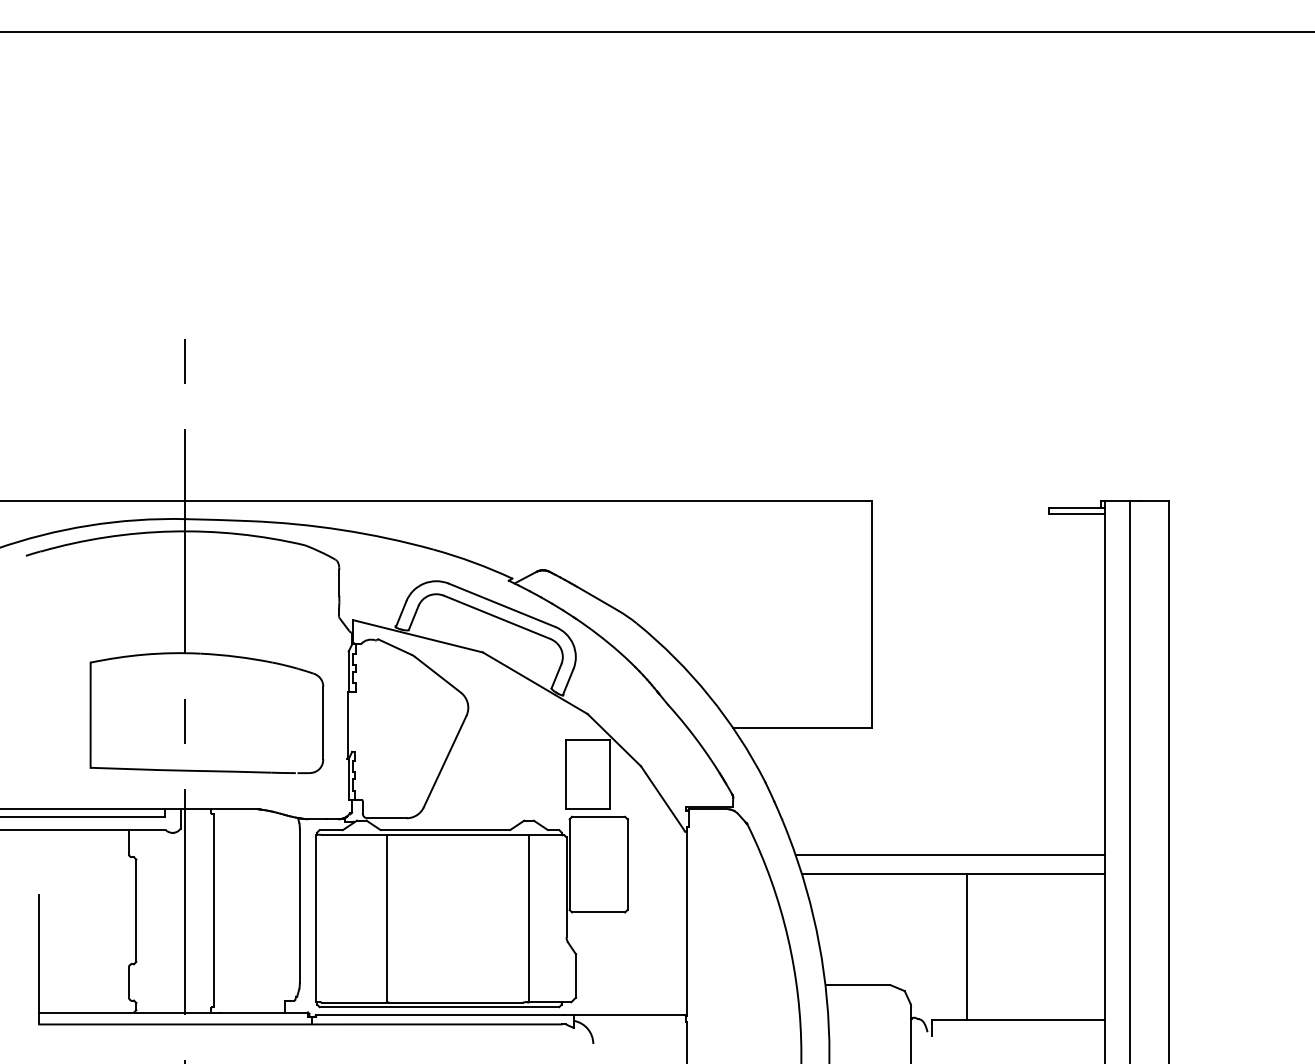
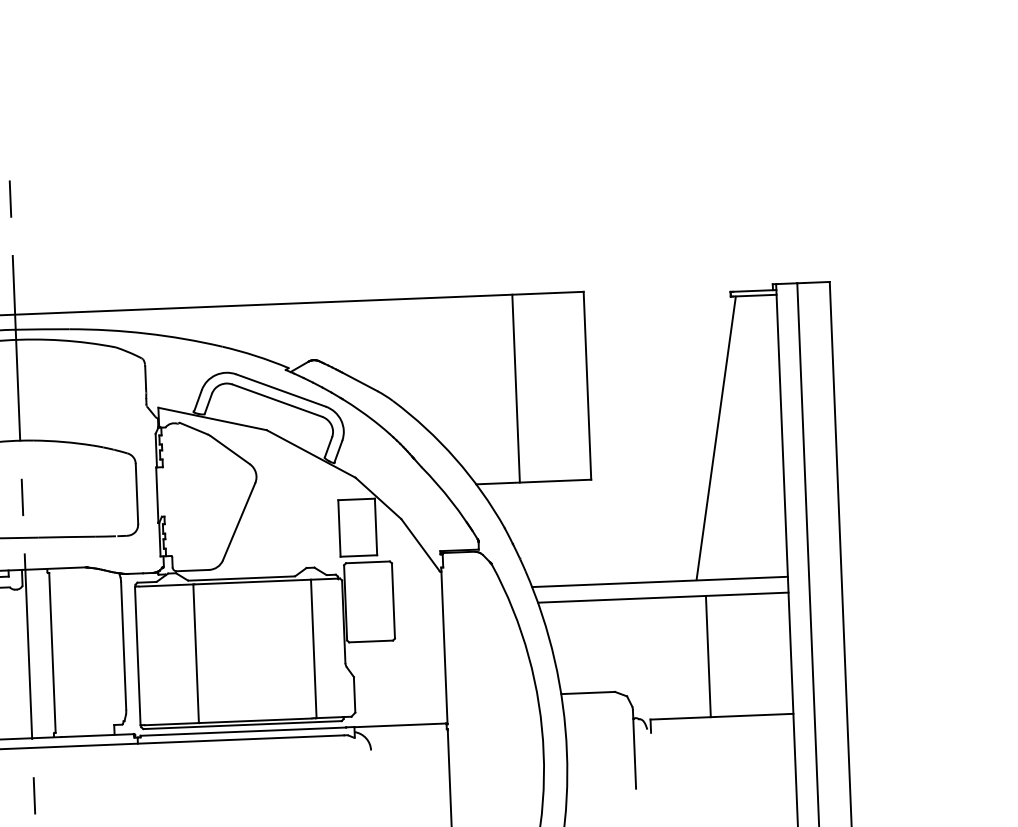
line: (785, 613) -> (515, 387), added
line: (1024, 683) -> (715, 437), added
line: (966, 946) -> (708, 656), moved

